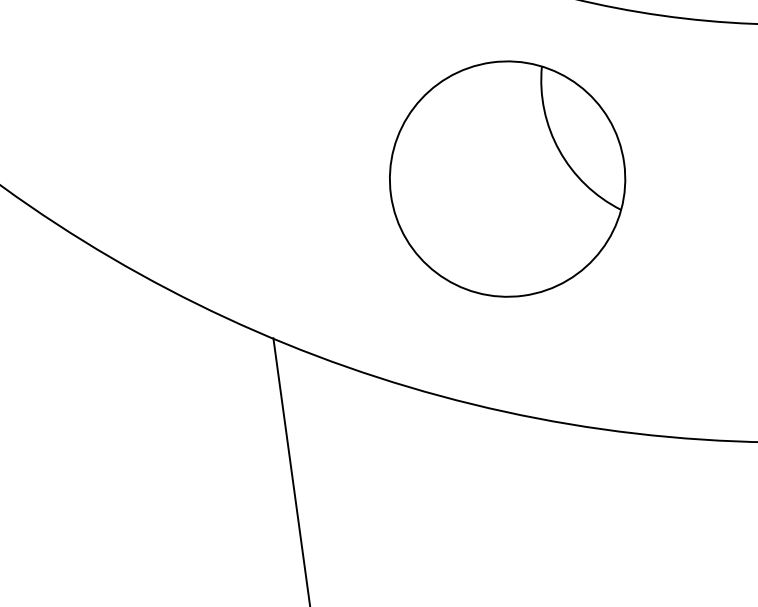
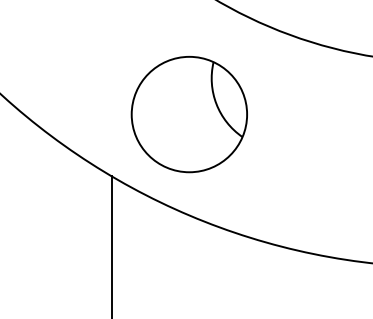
part: (505, 179) -> (188, 114), moved

